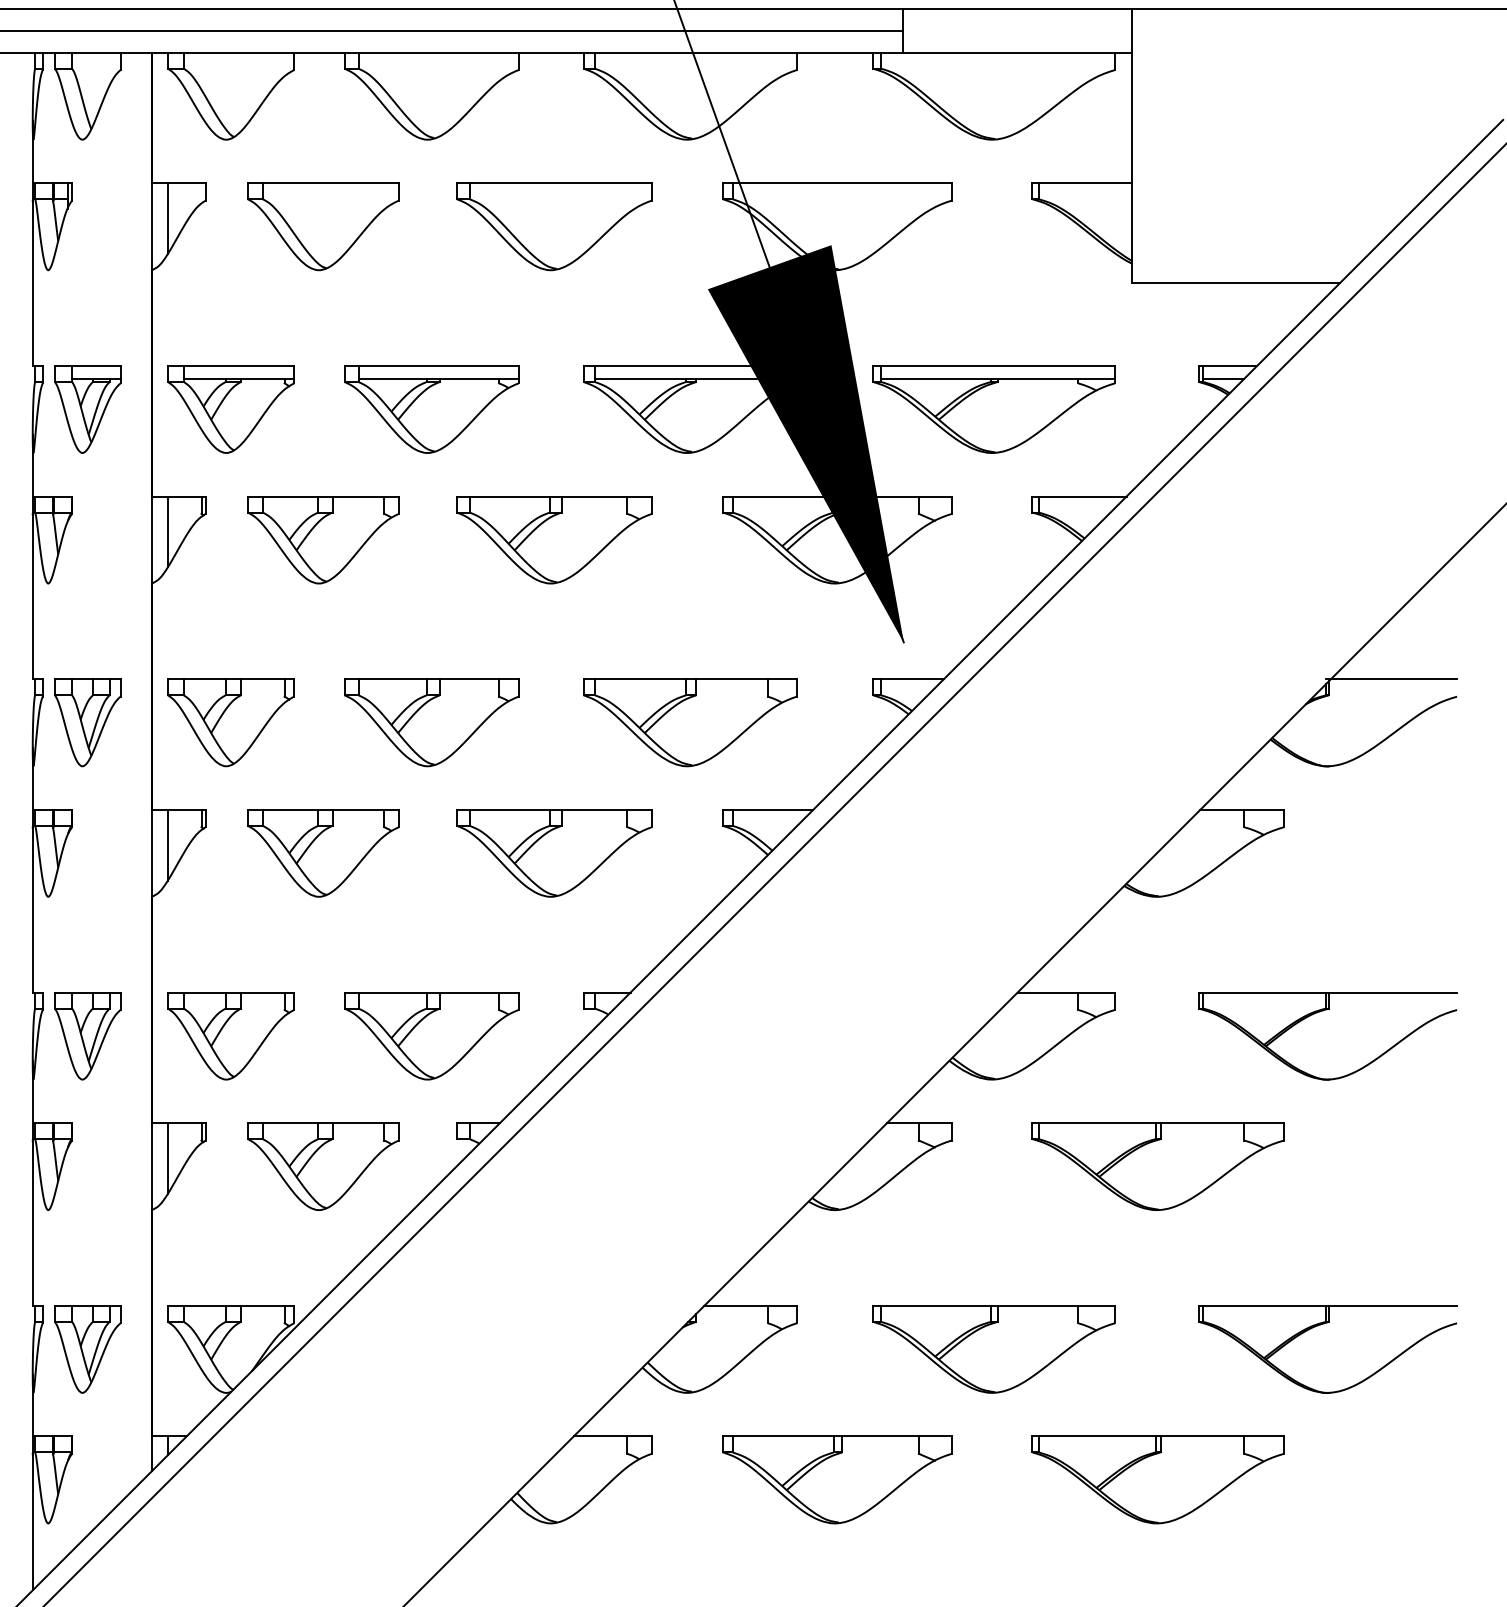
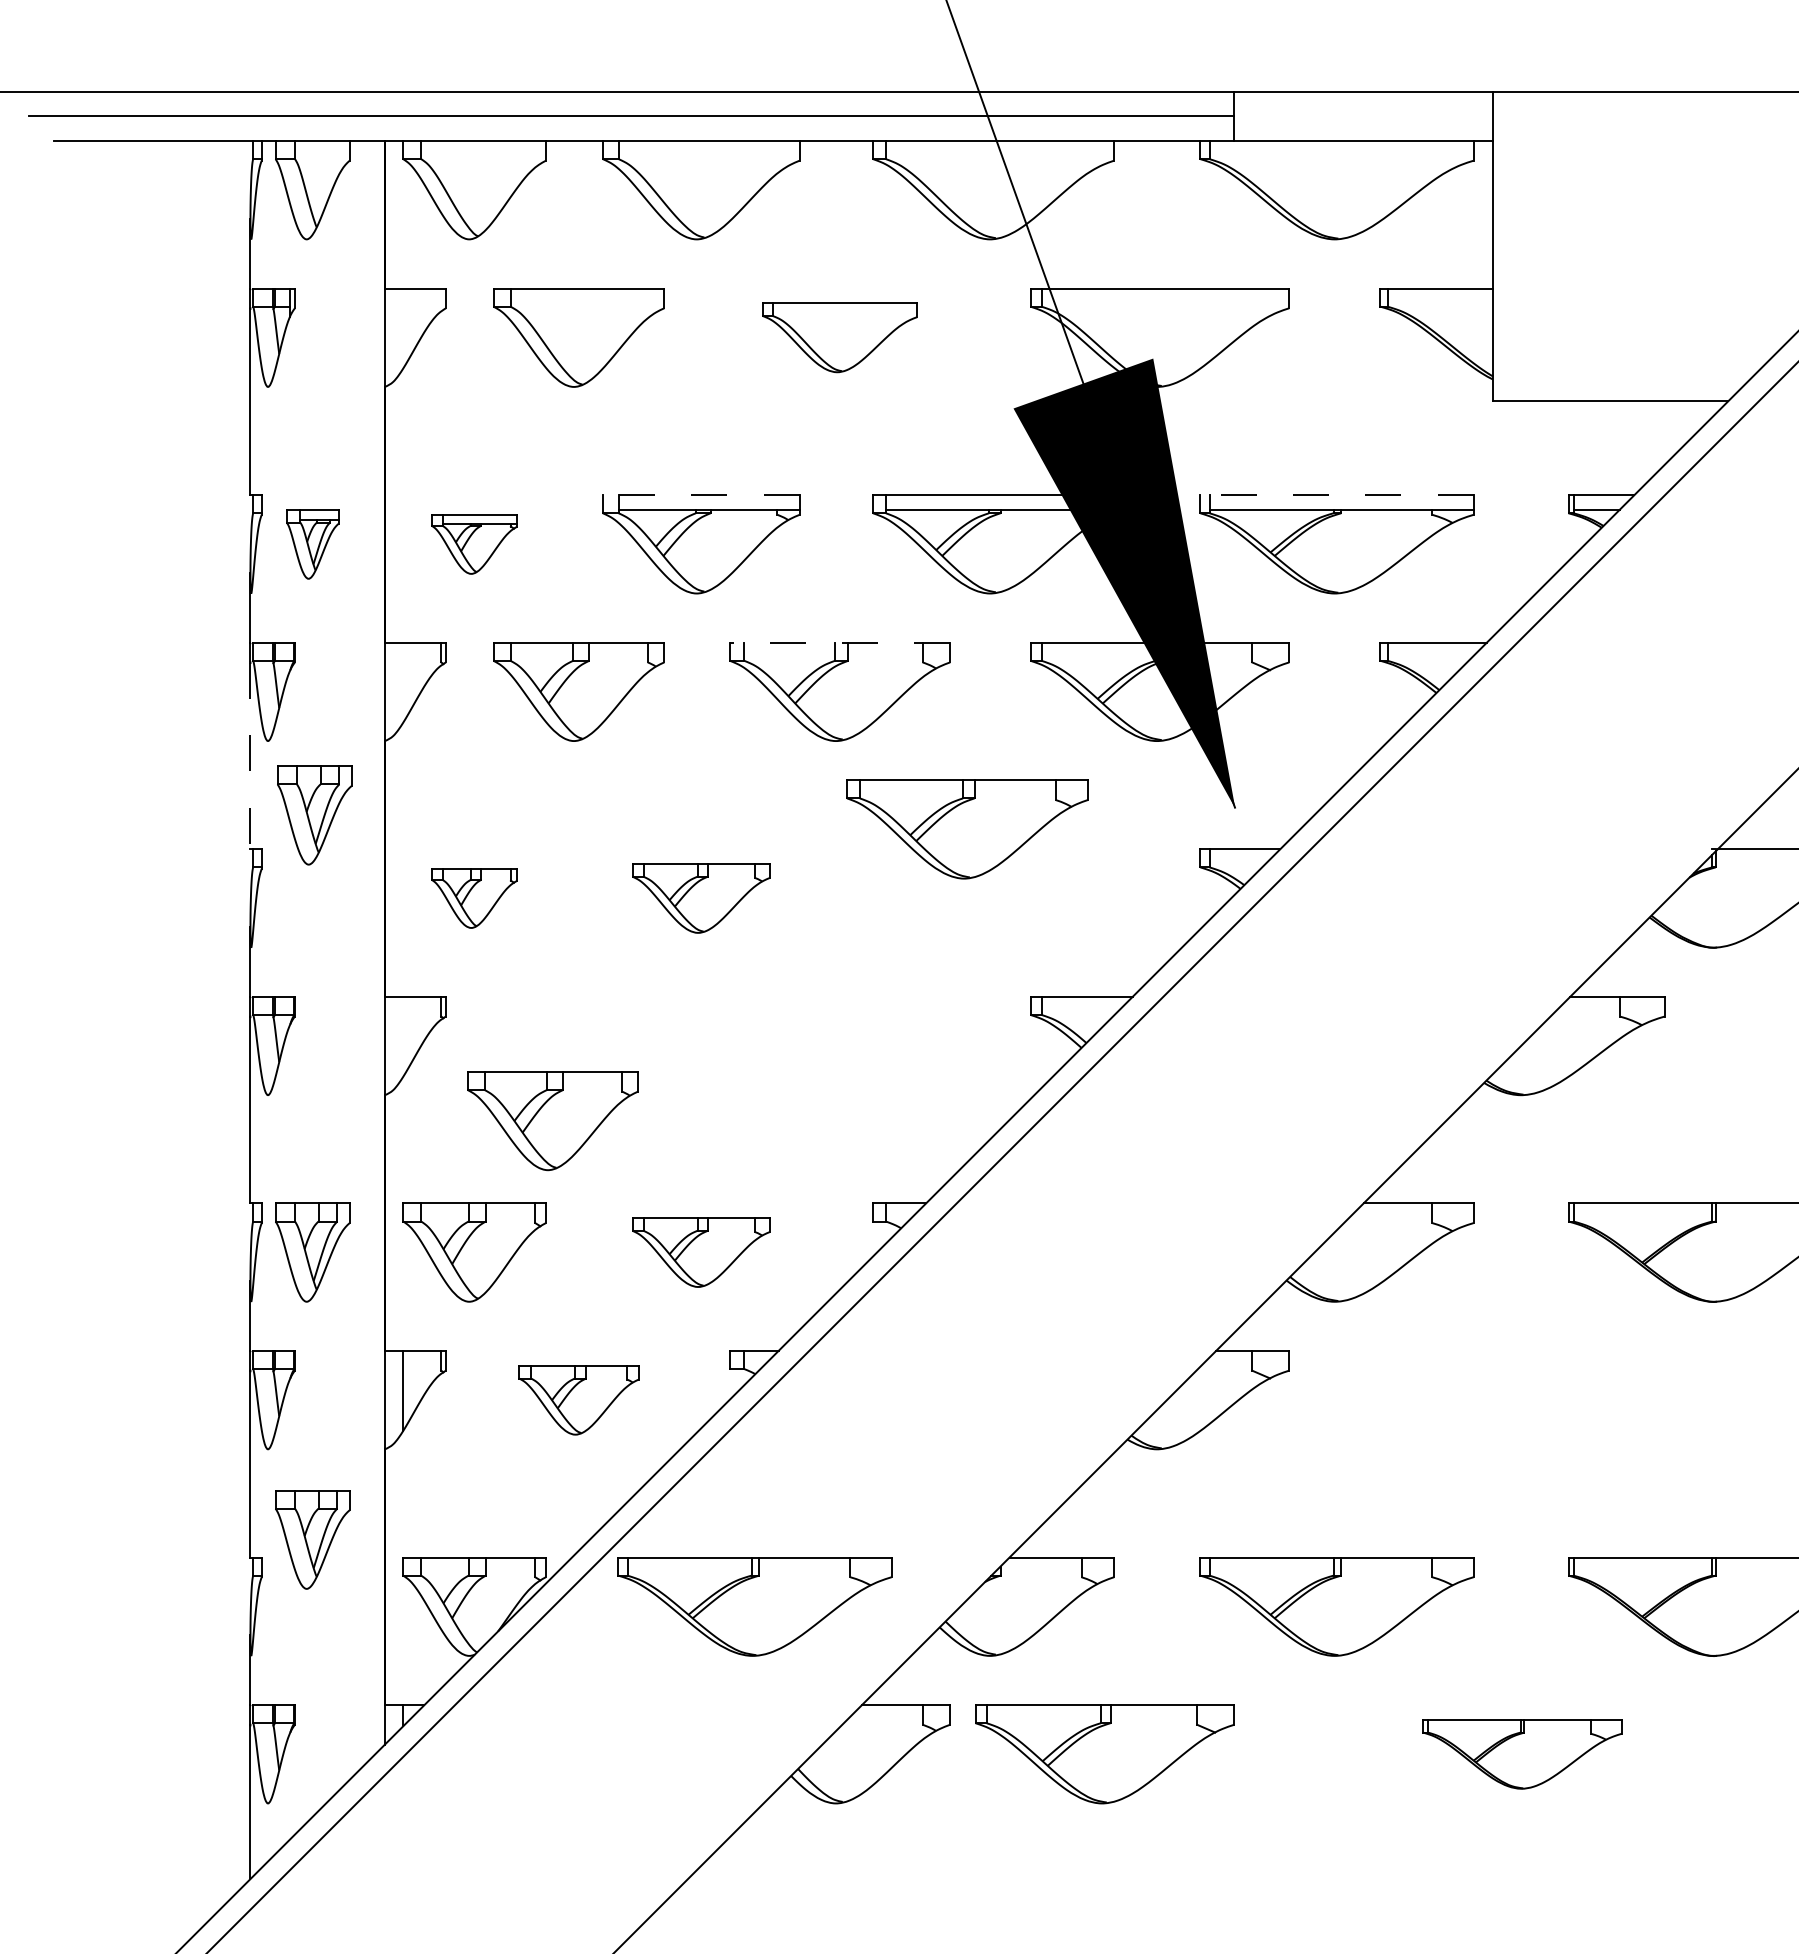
line: (168, 218) -> (403, 328), removed
part: (553, 226) -> (839, 337), size x0.7
line: (430, 366) -> (700, 495), solid -> dashed
line: (994, 366) -> (1337, 495), solid -> dashed
part: (87, 409) -> (312, 544), size x0.7
part: (230, 409) -> (474, 544), size x0.6
line: (553, 496) -> (839, 642), solid -> dashed
line: (168, 531) -> (403, 682), removed
line: (32, 597) -> (250, 756), solid -> dashed
part: (87, 722) -> (314, 815), moved
part: (230, 722) -> (474, 898), size x0.6
part: (431, 722) -> (701, 898), size x0.7
part: (690, 722) -> (967, 829), moved
line: (168, 844) -> (403, 1036), removed
part: (322, 853) -> (552, 1121), moved
part: (553, 853) -> (839, 1046), removed
part: (431, 1036) -> (701, 1252), size x0.7
part: (322, 1166) -> (578, 1400), size x0.7
part: (1158, 1166) -> (1522, 1400), removed
part: (87, 1349) -> (312, 1539), moved
part: (478, 1349) -> (754, 1606), added
part: (836, 1480) -> (1104, 1754), moved
part: (1158, 1480) -> (1522, 1754), size x0.7

